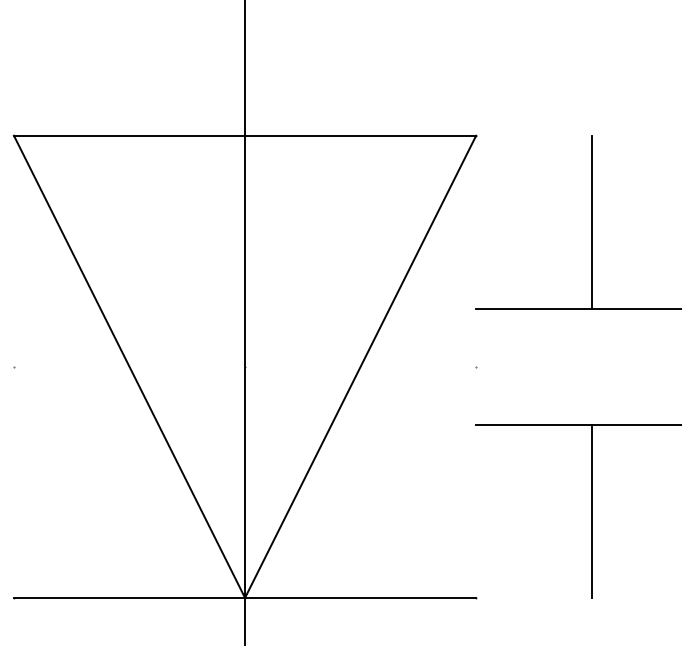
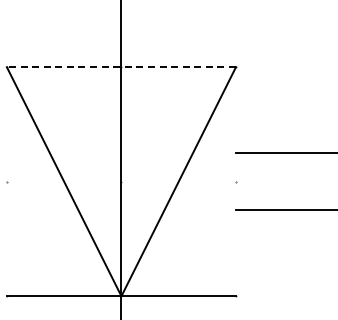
line: (245, 136) -> (121, 67), solid -> dashed
line: (592, 223) -> (293, 110), removed
line: (592, 511) -> (293, 253), removed

